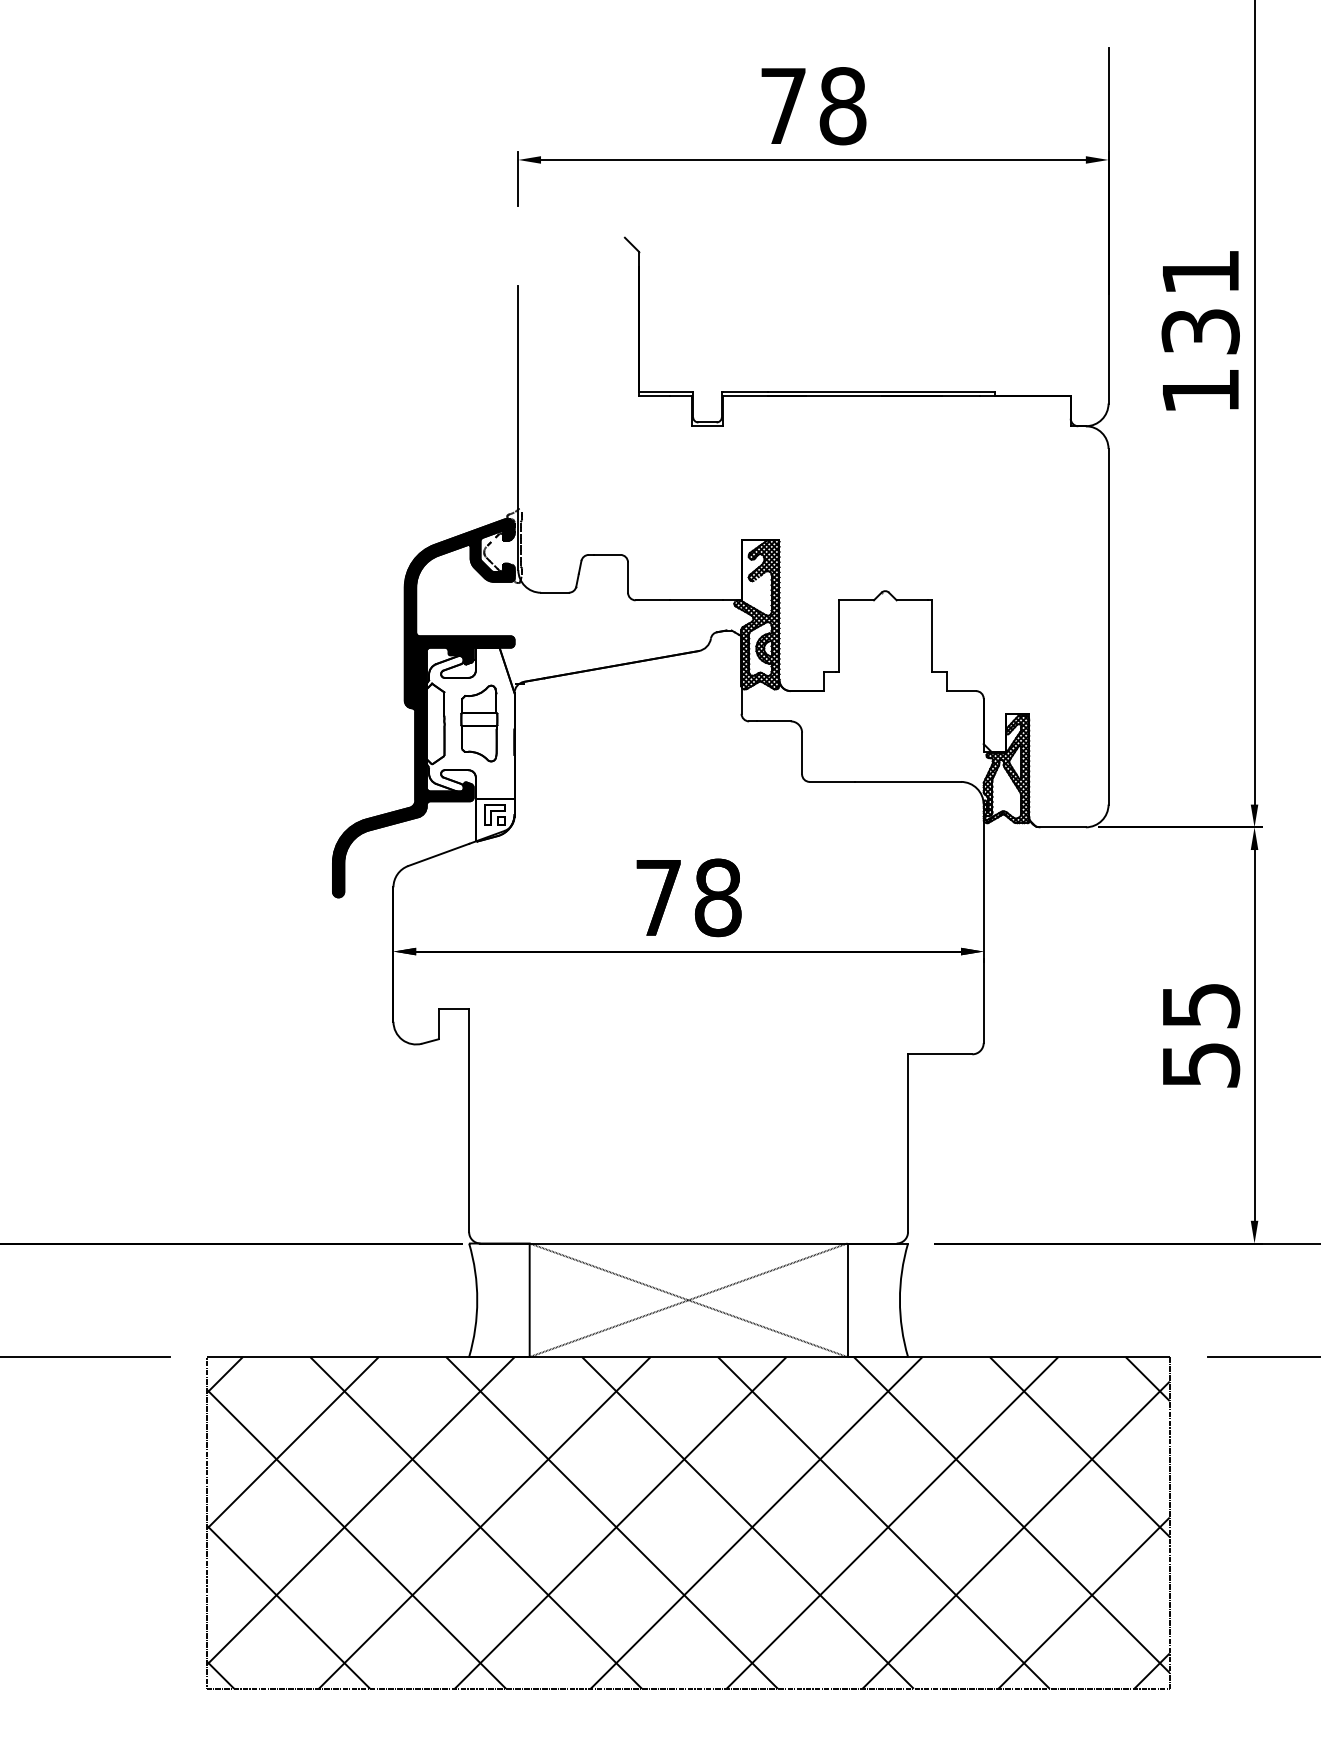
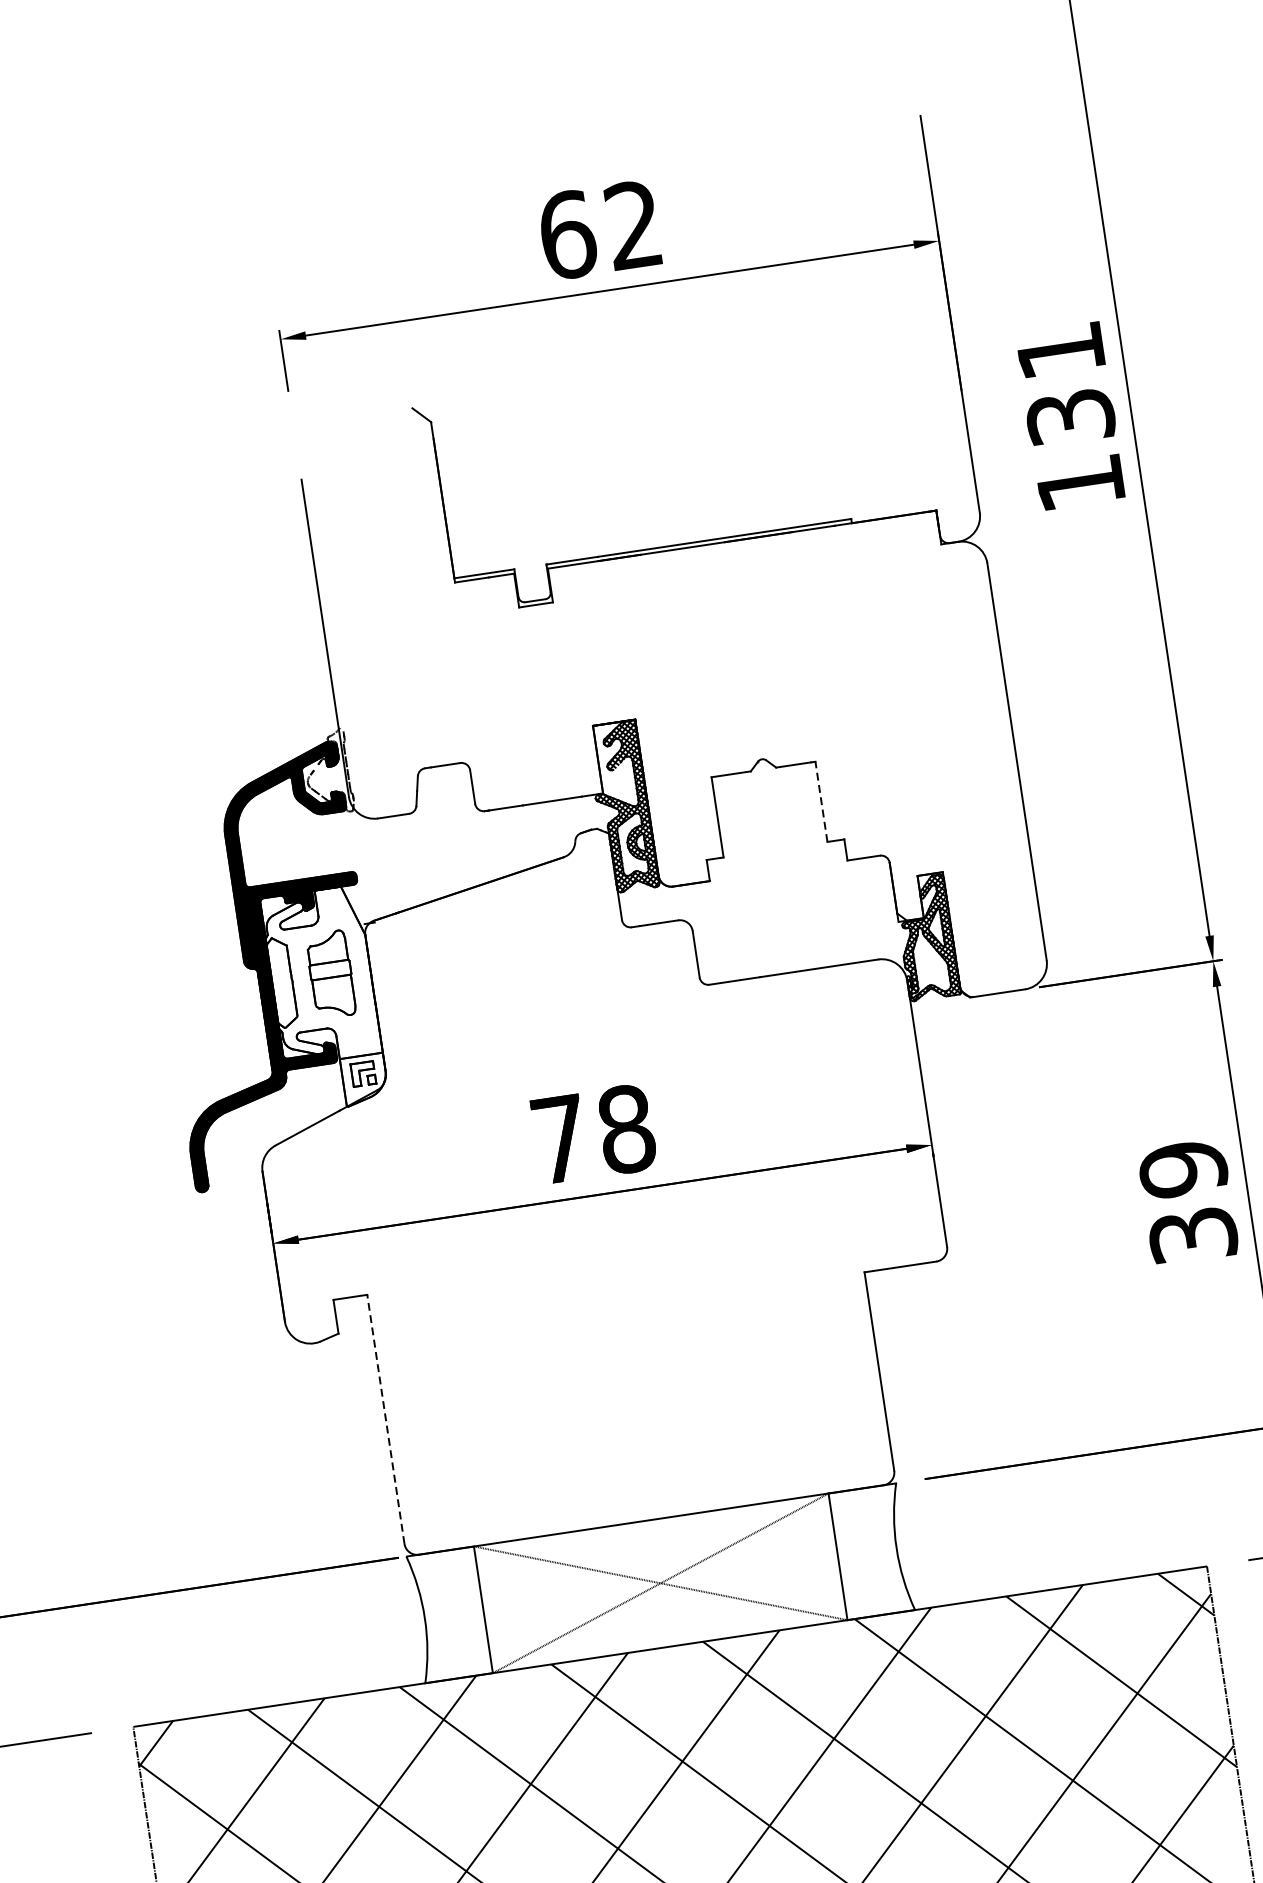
text: (813, 106) -> (601, 230), 78 -> 62
line: (931, 636) -> (821, 802), solid -> dashed
text: (1200, 1034) -> (1187, 1201), 55 -> 39
line: (469, 1120) -> (386, 1419), solid -> dashed

